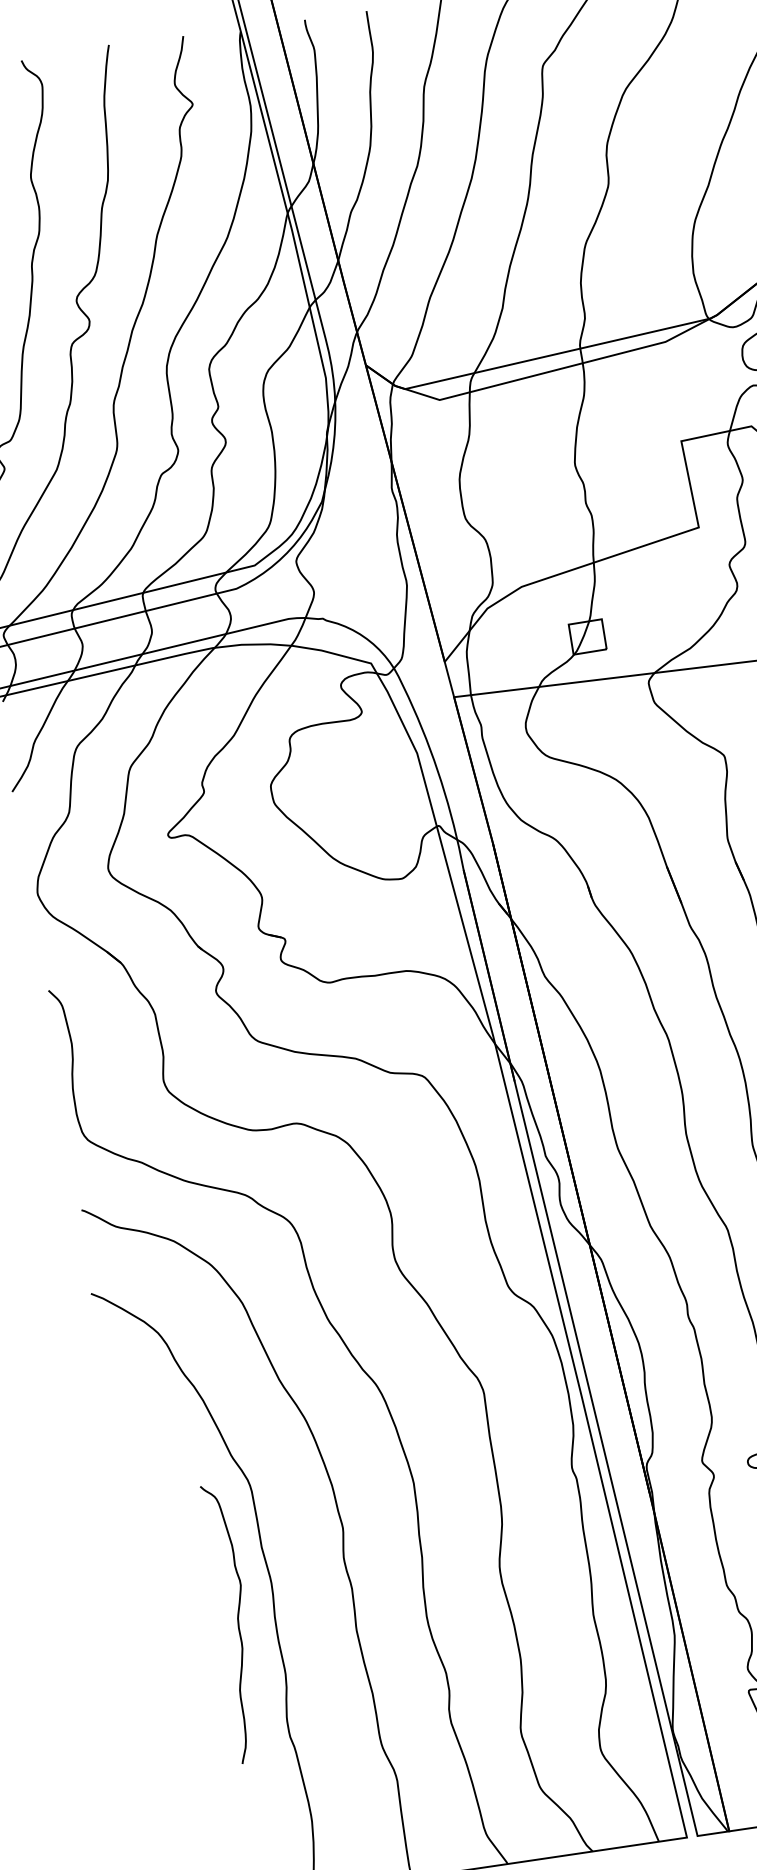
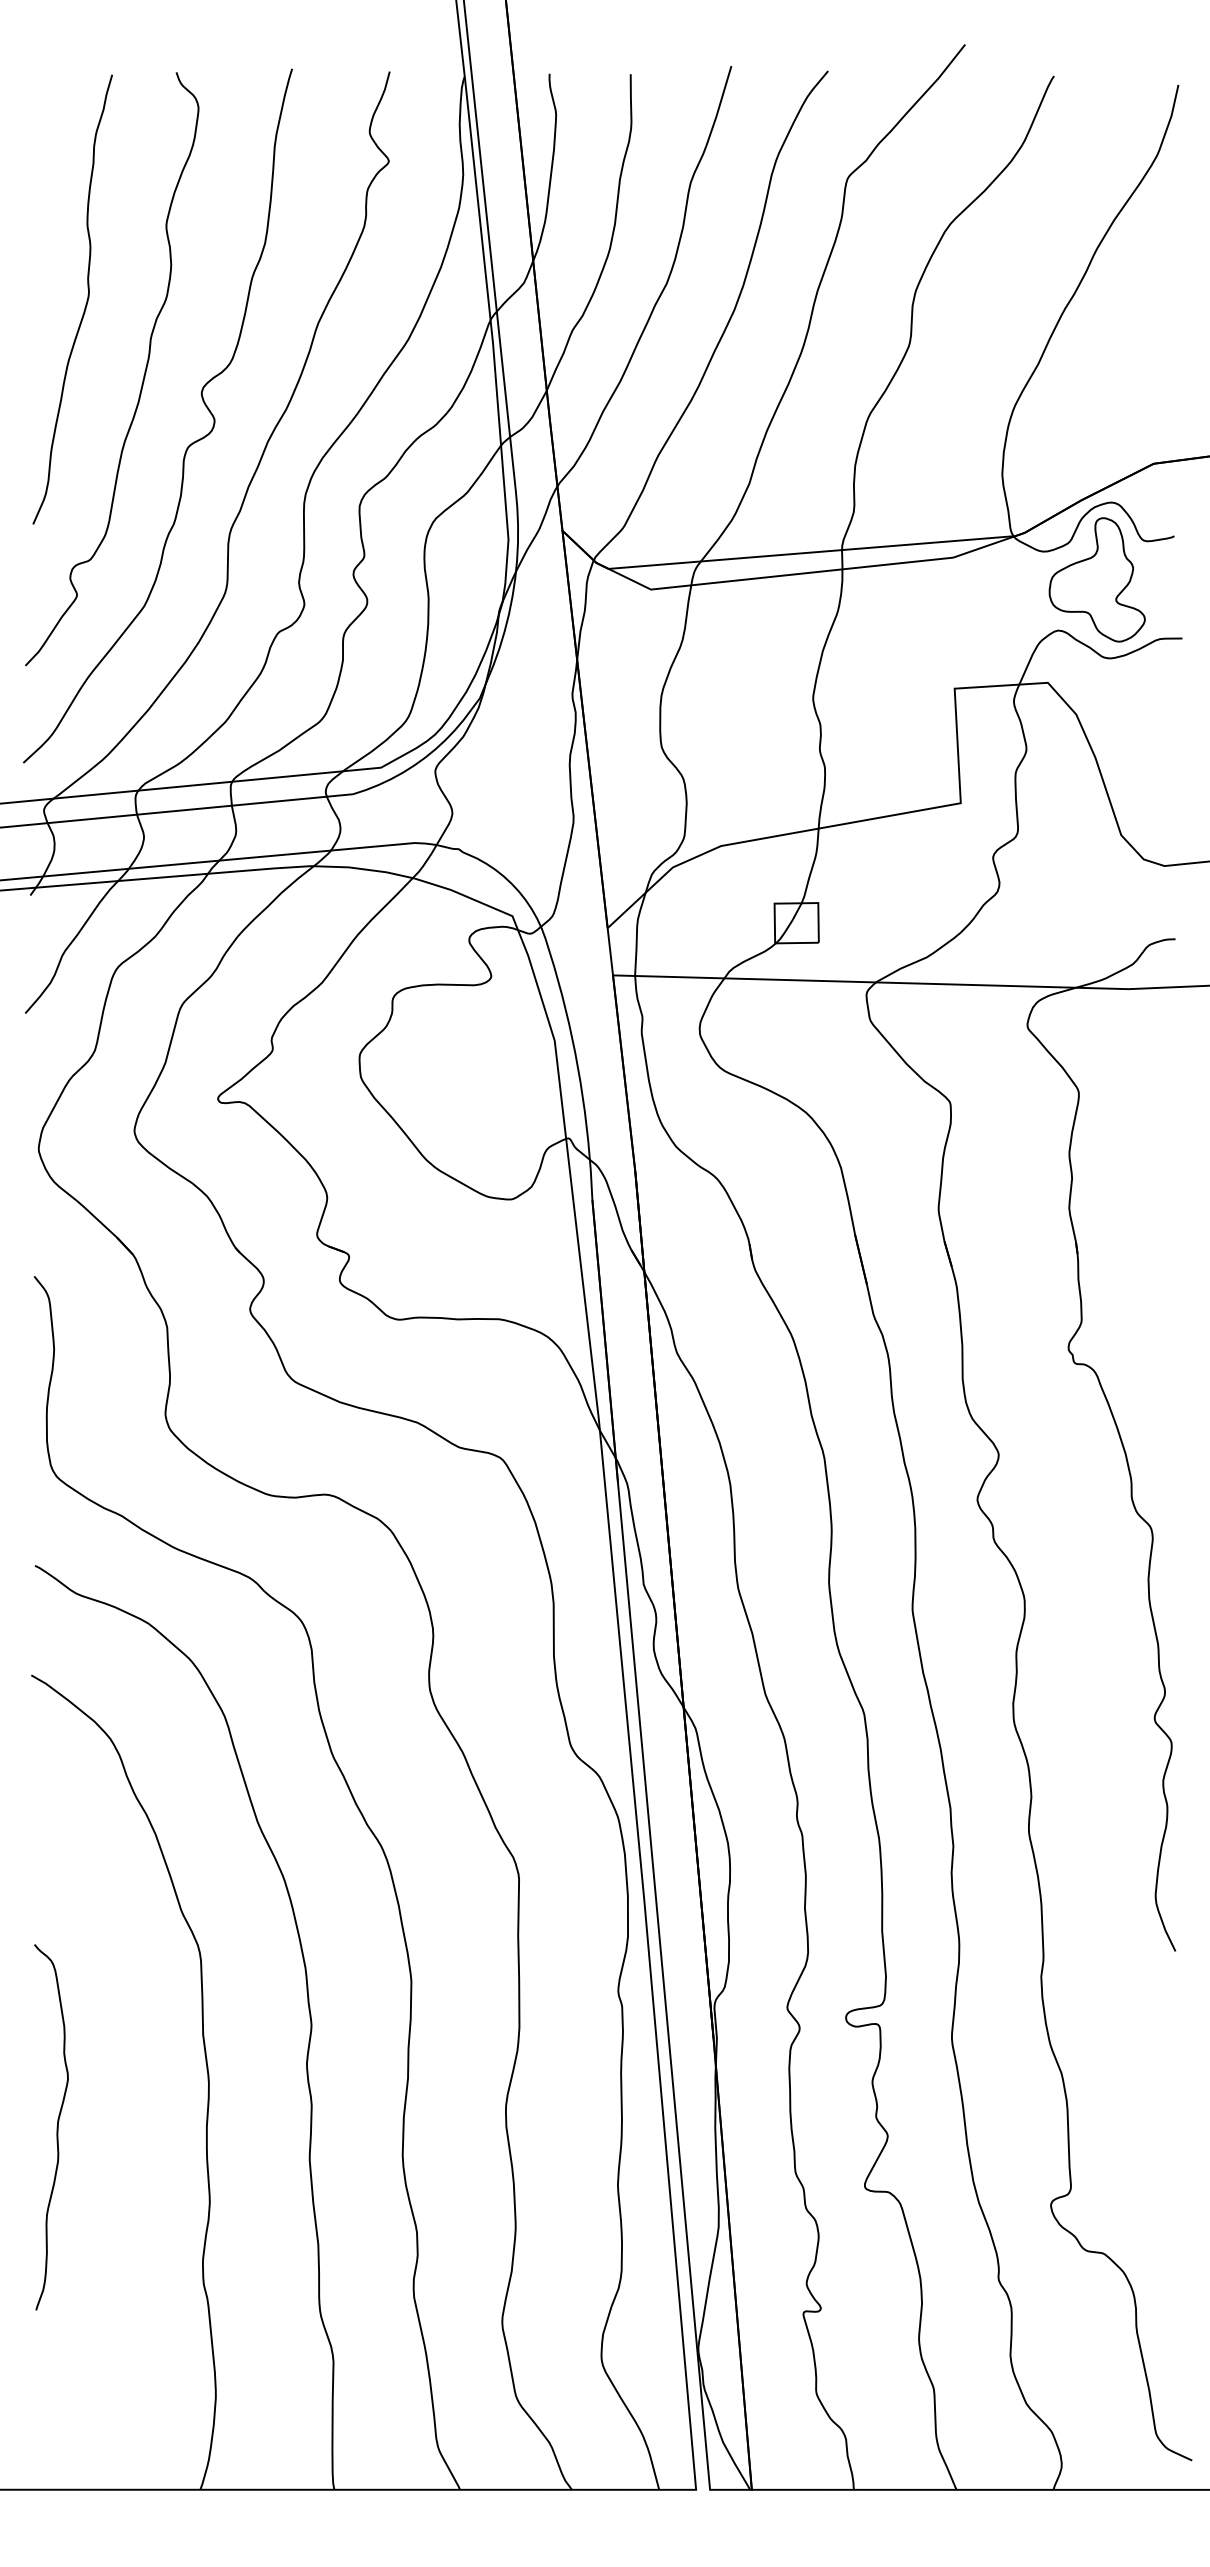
curve: (237, 1622) -> (56, 2127), moved

